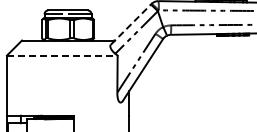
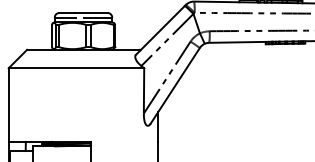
line: (131, 24) -> (161, 30), dashed -> solid
line: (62, 55) -> (76, 68), dashed -> solid

